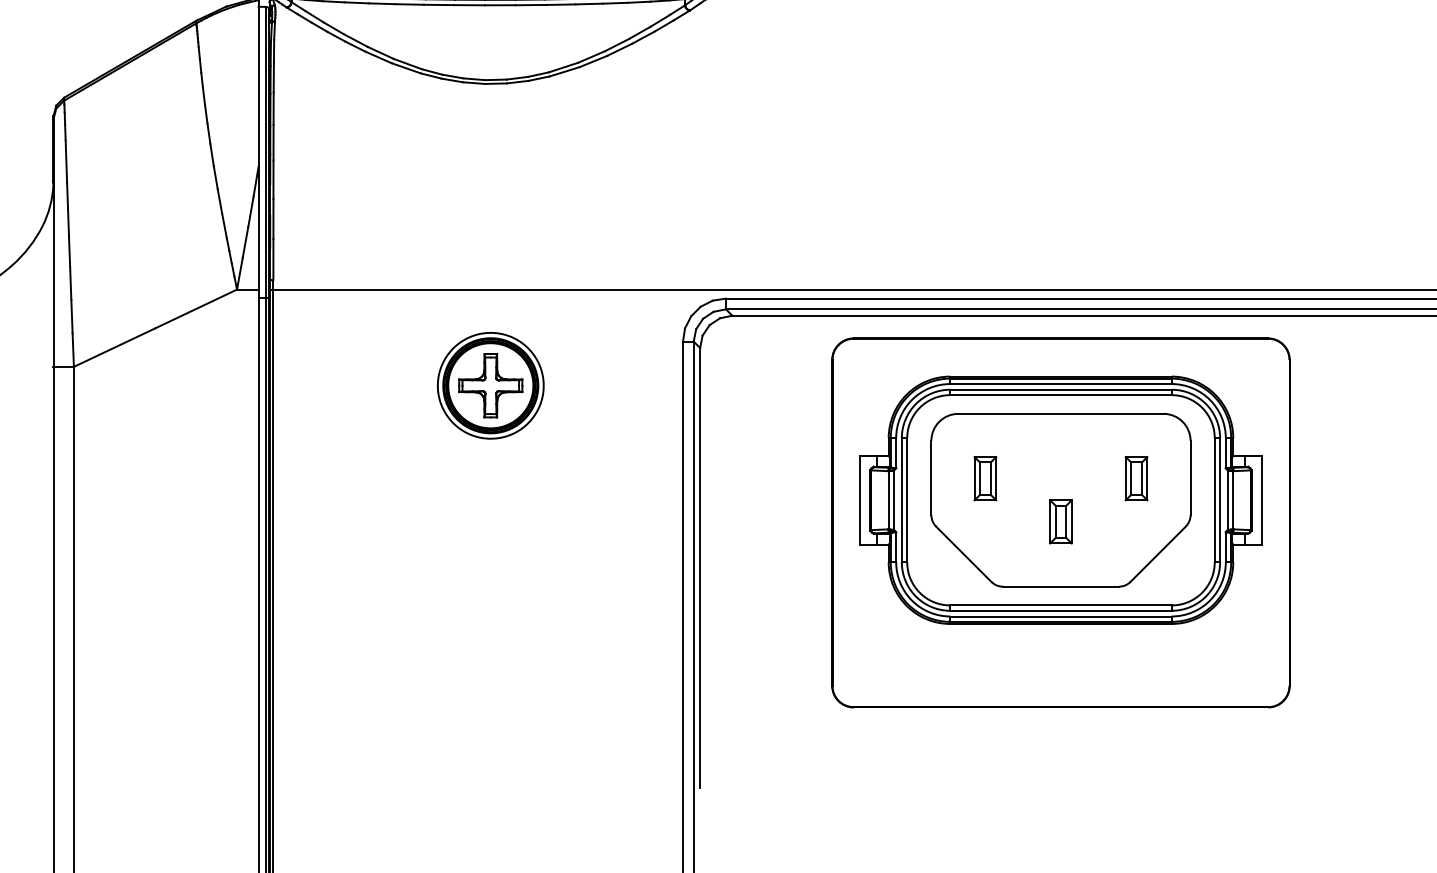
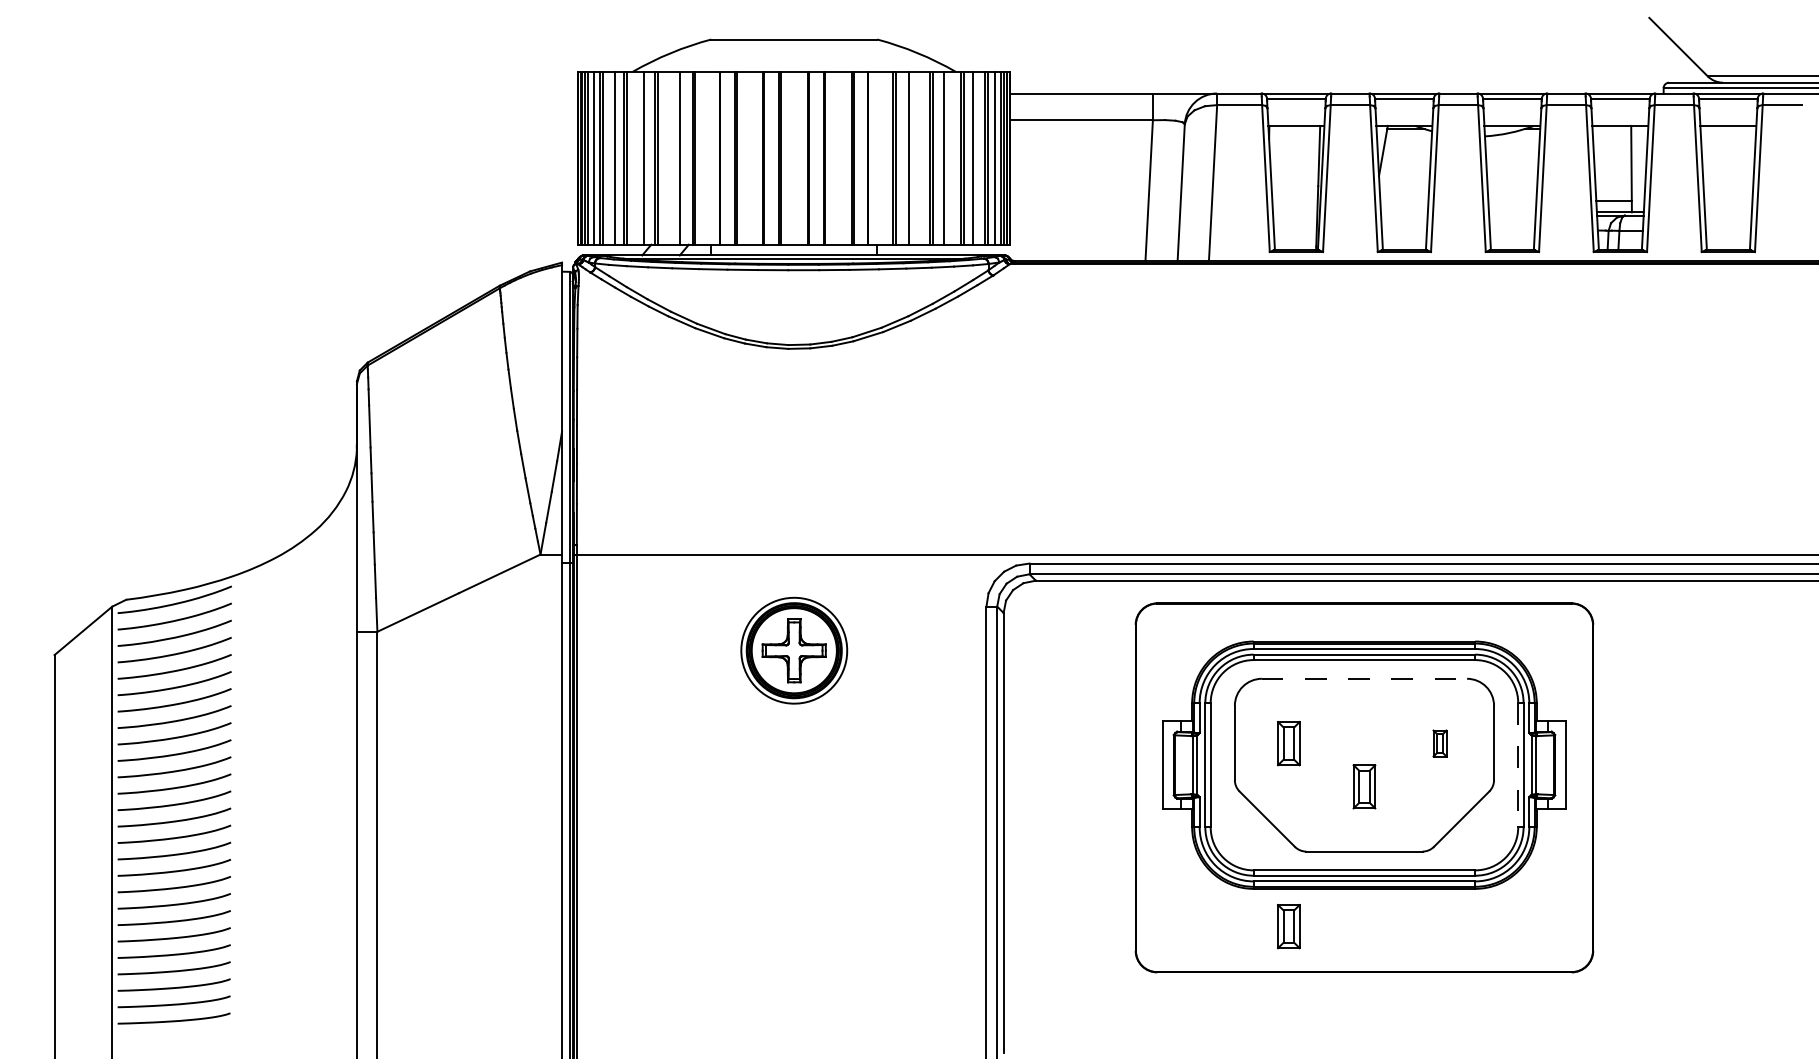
line: (1061, 413) -> (1364, 678), solid -> dashed
part: (1136, 478) -> (1439, 743), size x0.6
line: (1215, 500) -> (1518, 765), solid -> dashed
part: (985, 661) -> (1288, 926), added

